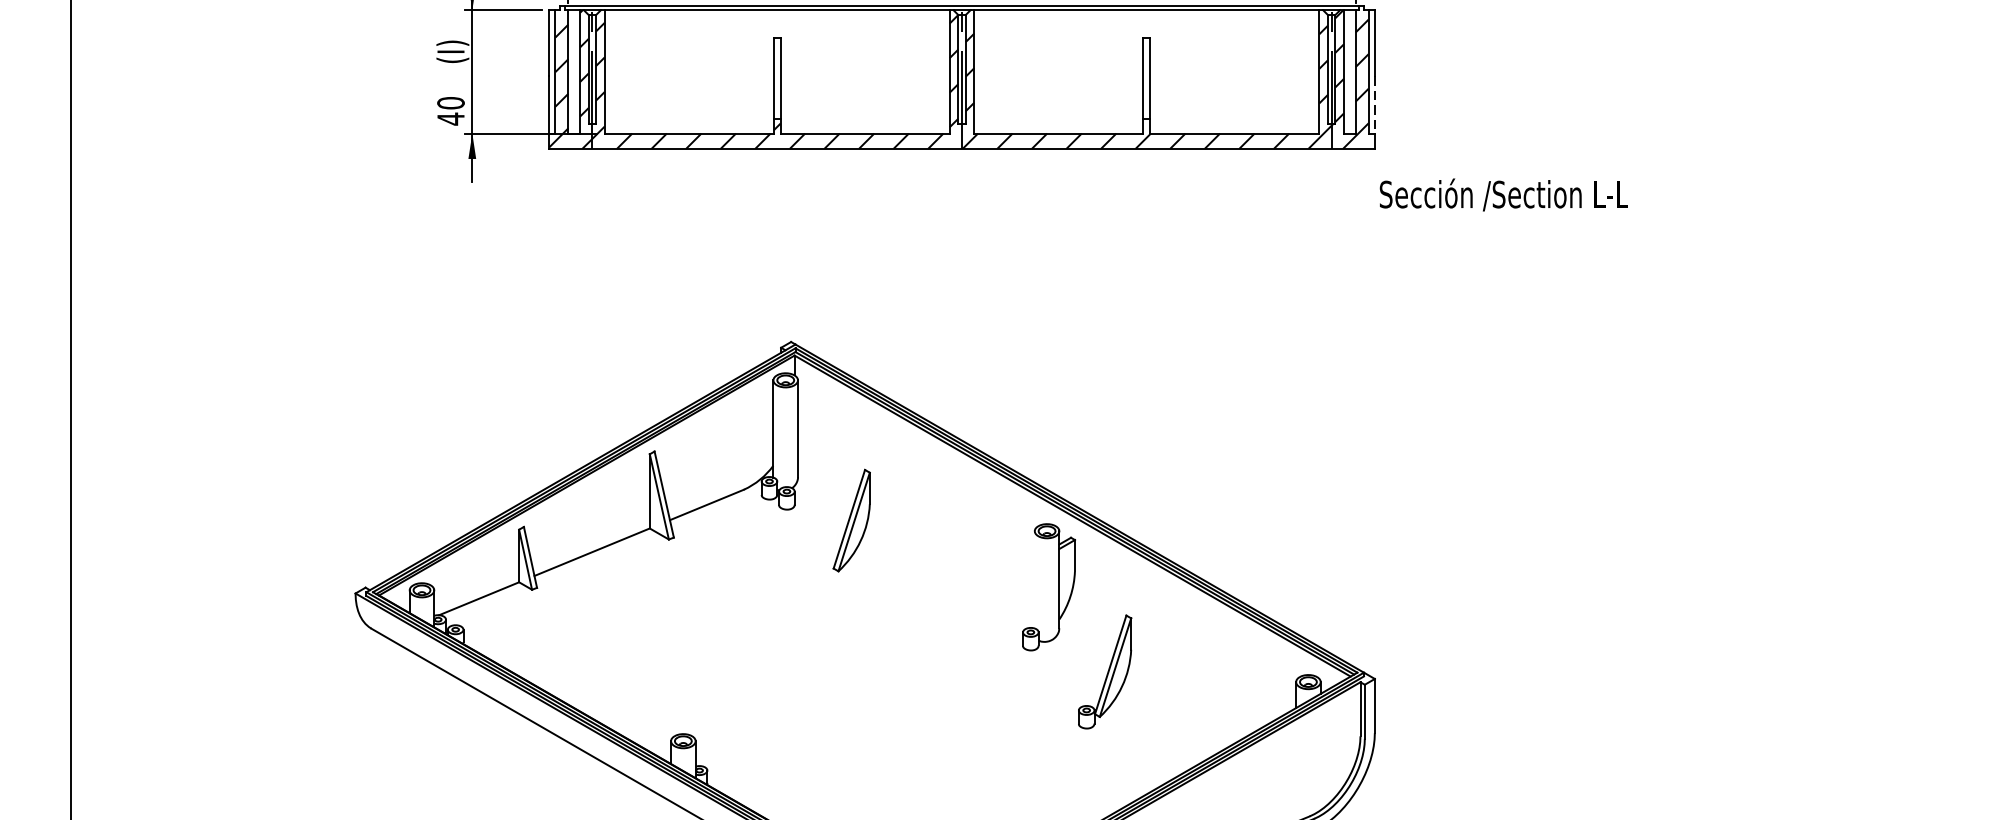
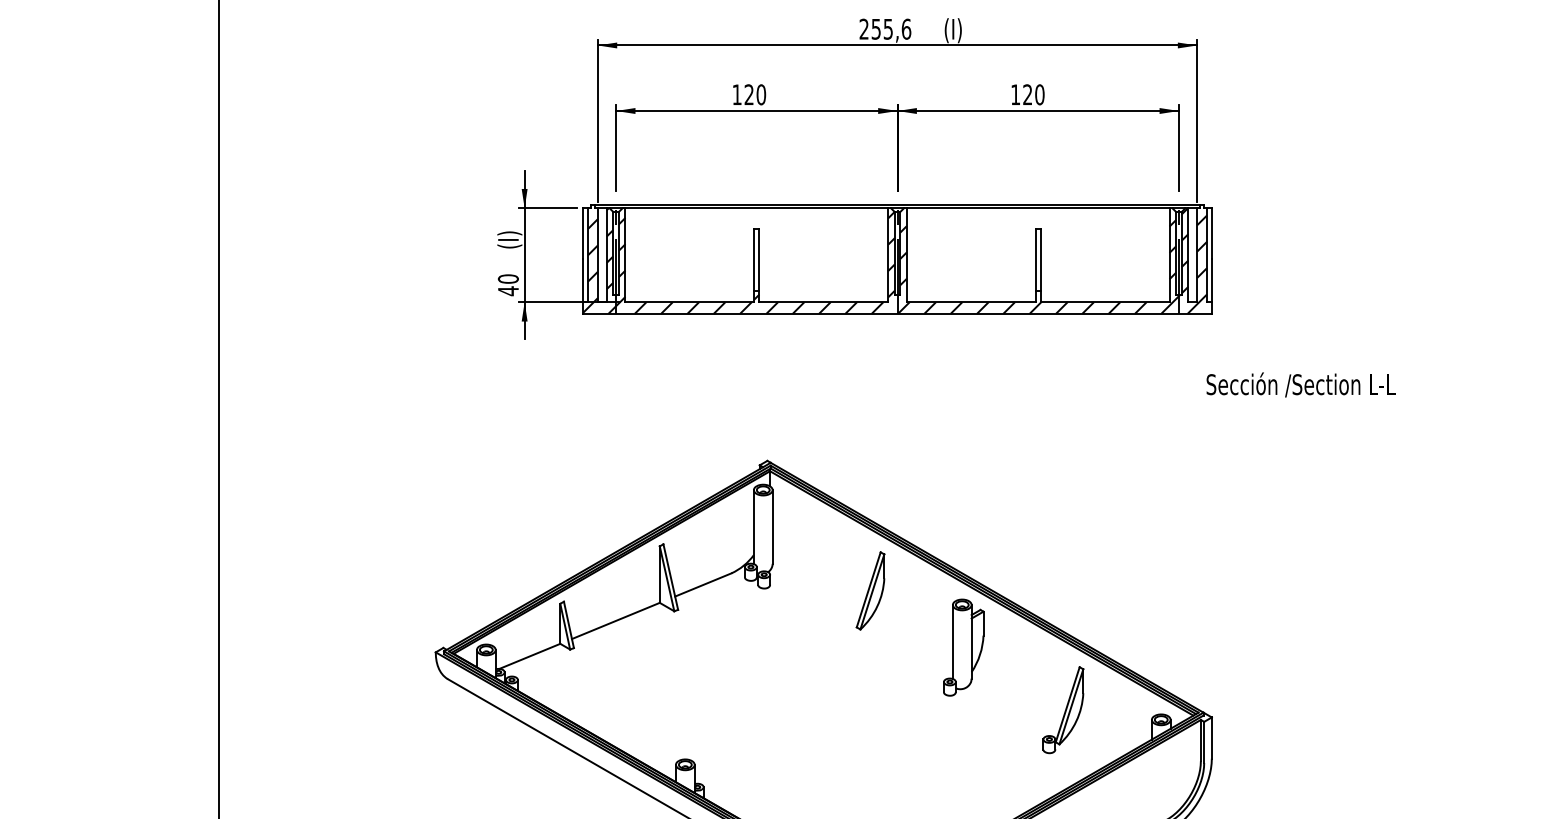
line: (1374, 105) -> (1211, 280), dashed -> solid
text: (1503, 194) -> (1300, 384), moved
part: (851, 520) -> (870, 590), moved
line: (1034, 579) -> (952, 641), added
part: (1105, 672) -> (1063, 710), moved

